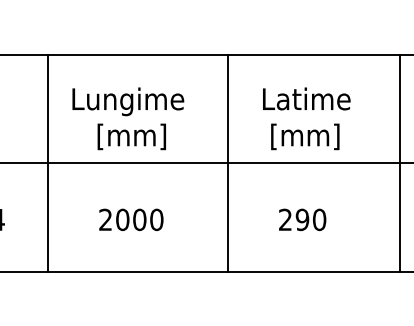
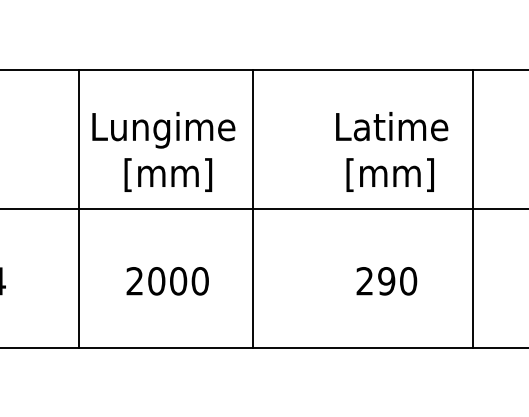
line: (48, 163) -> (78, 208), moved
line: (228, 163) -> (253, 208), moved
line: (399, 163) -> (472, 208), moved

